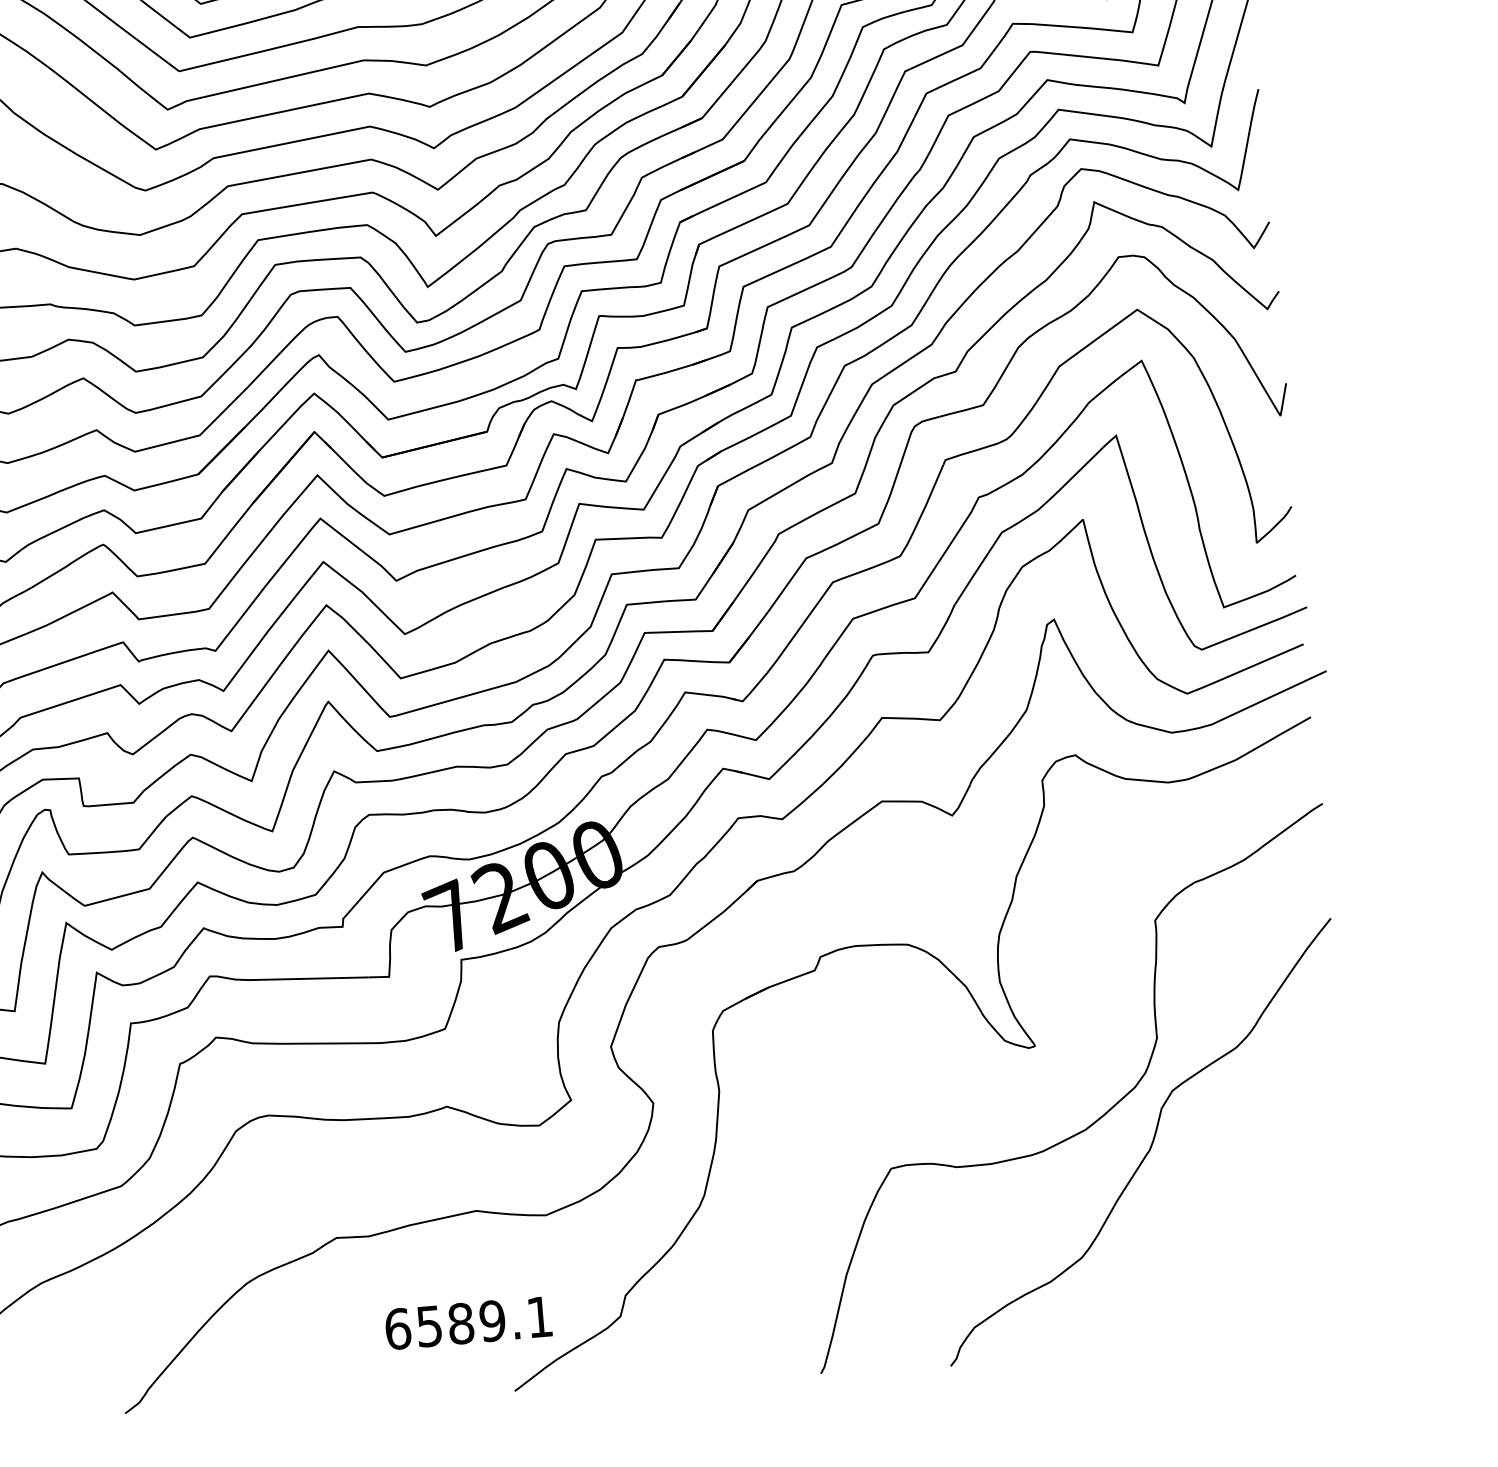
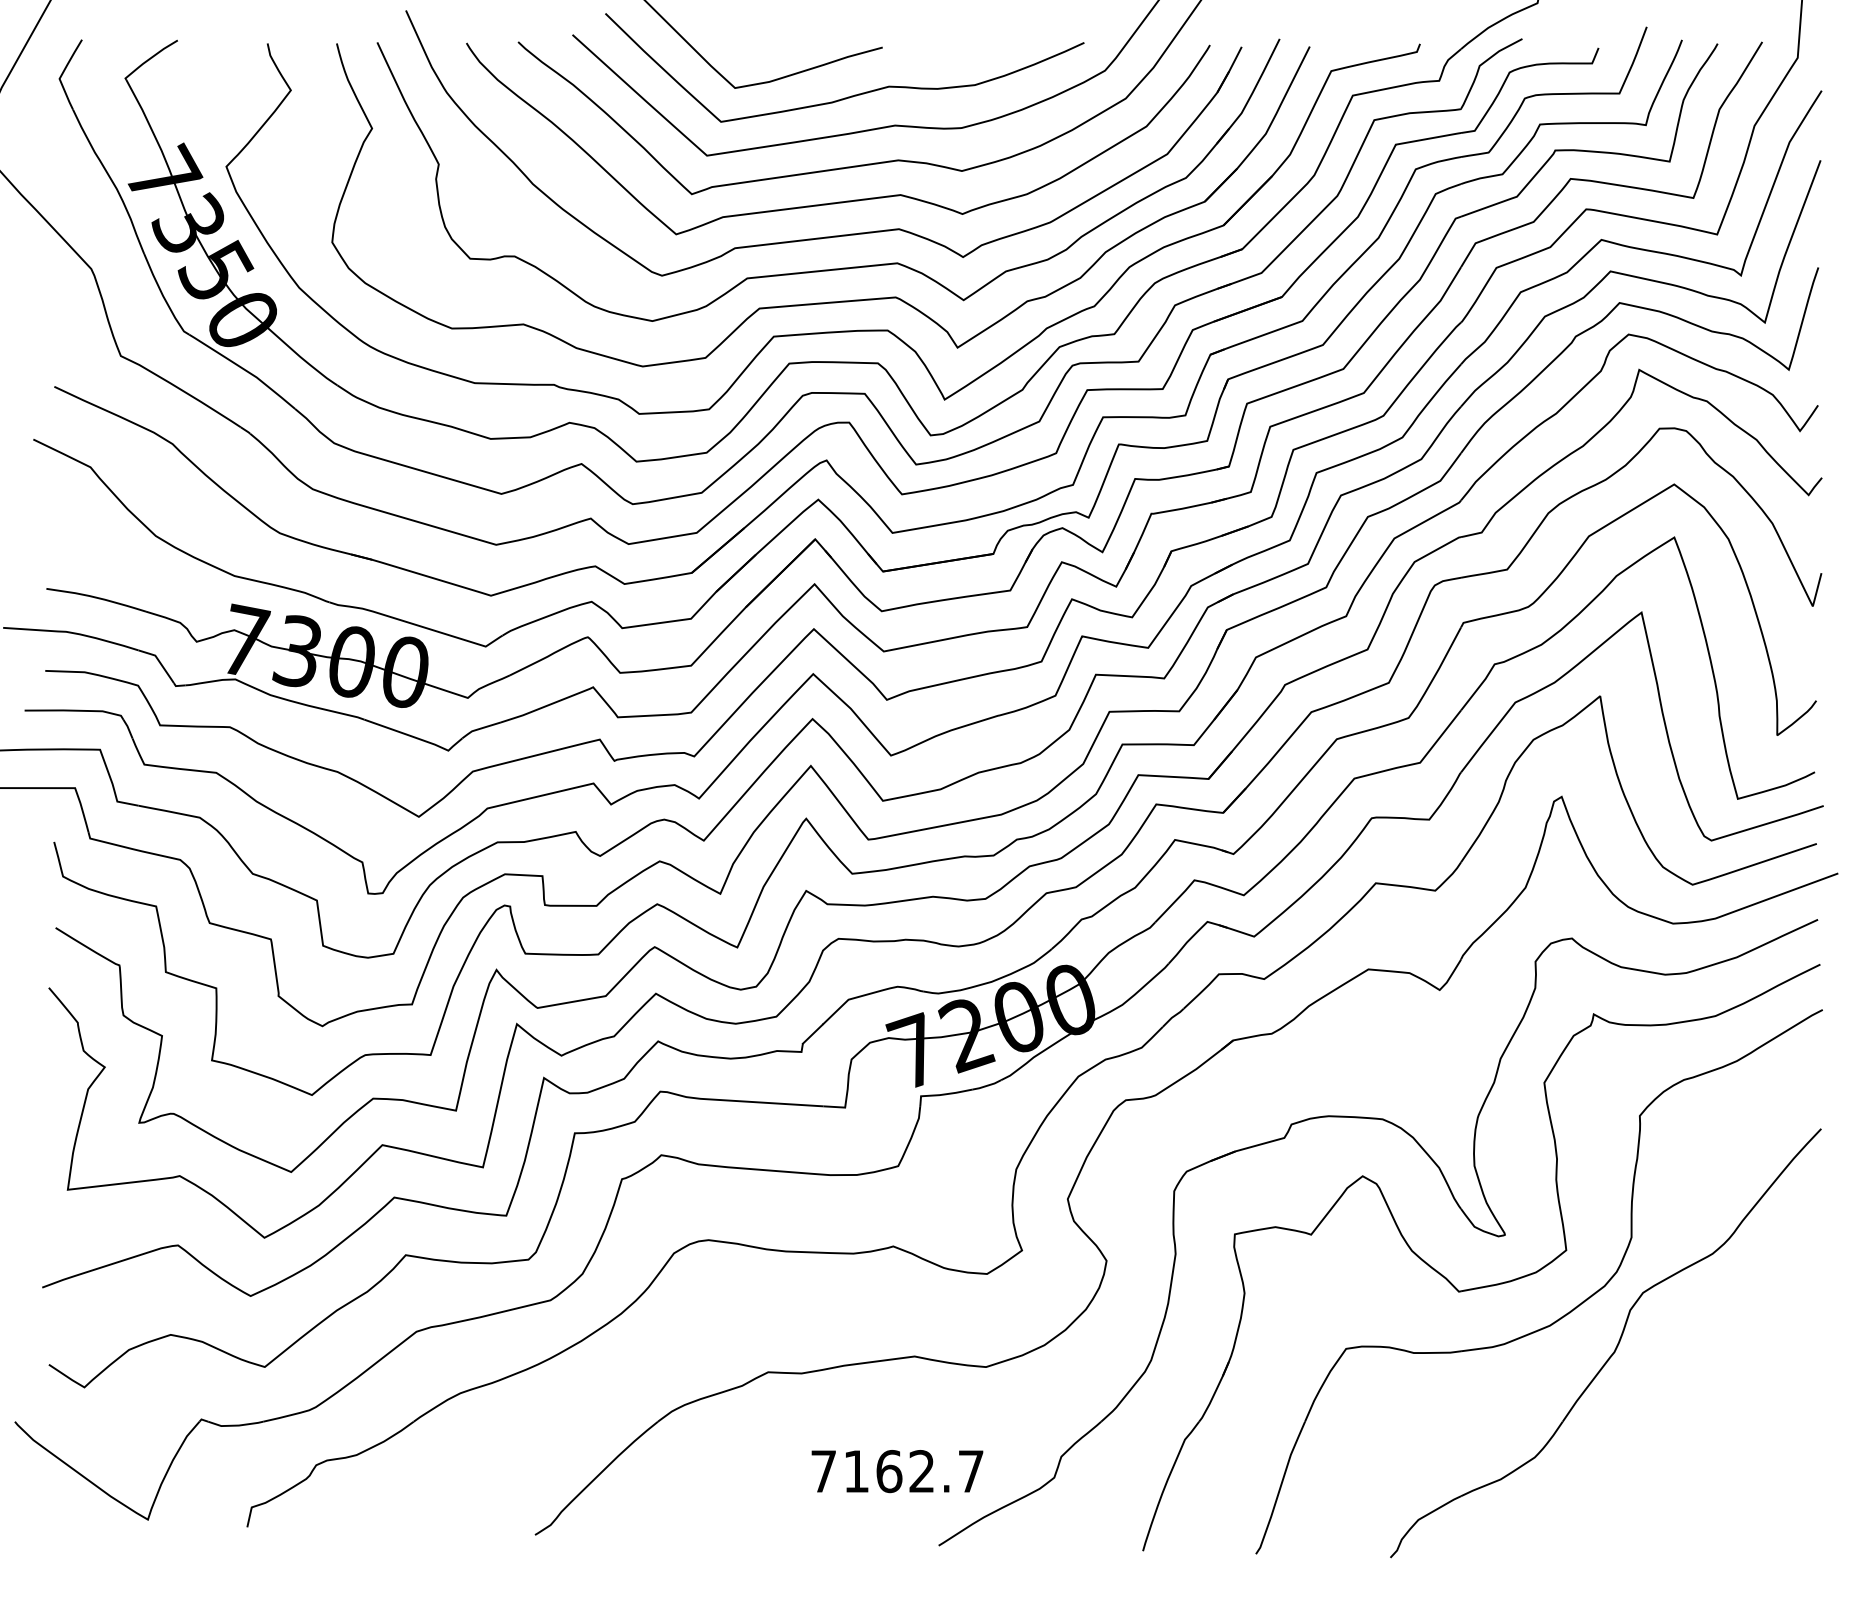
part: (1020, 1096) -> (1485, 1285), added
text: (469, 1323) -> (897, 1471), 6589.1 -> 7162.7

